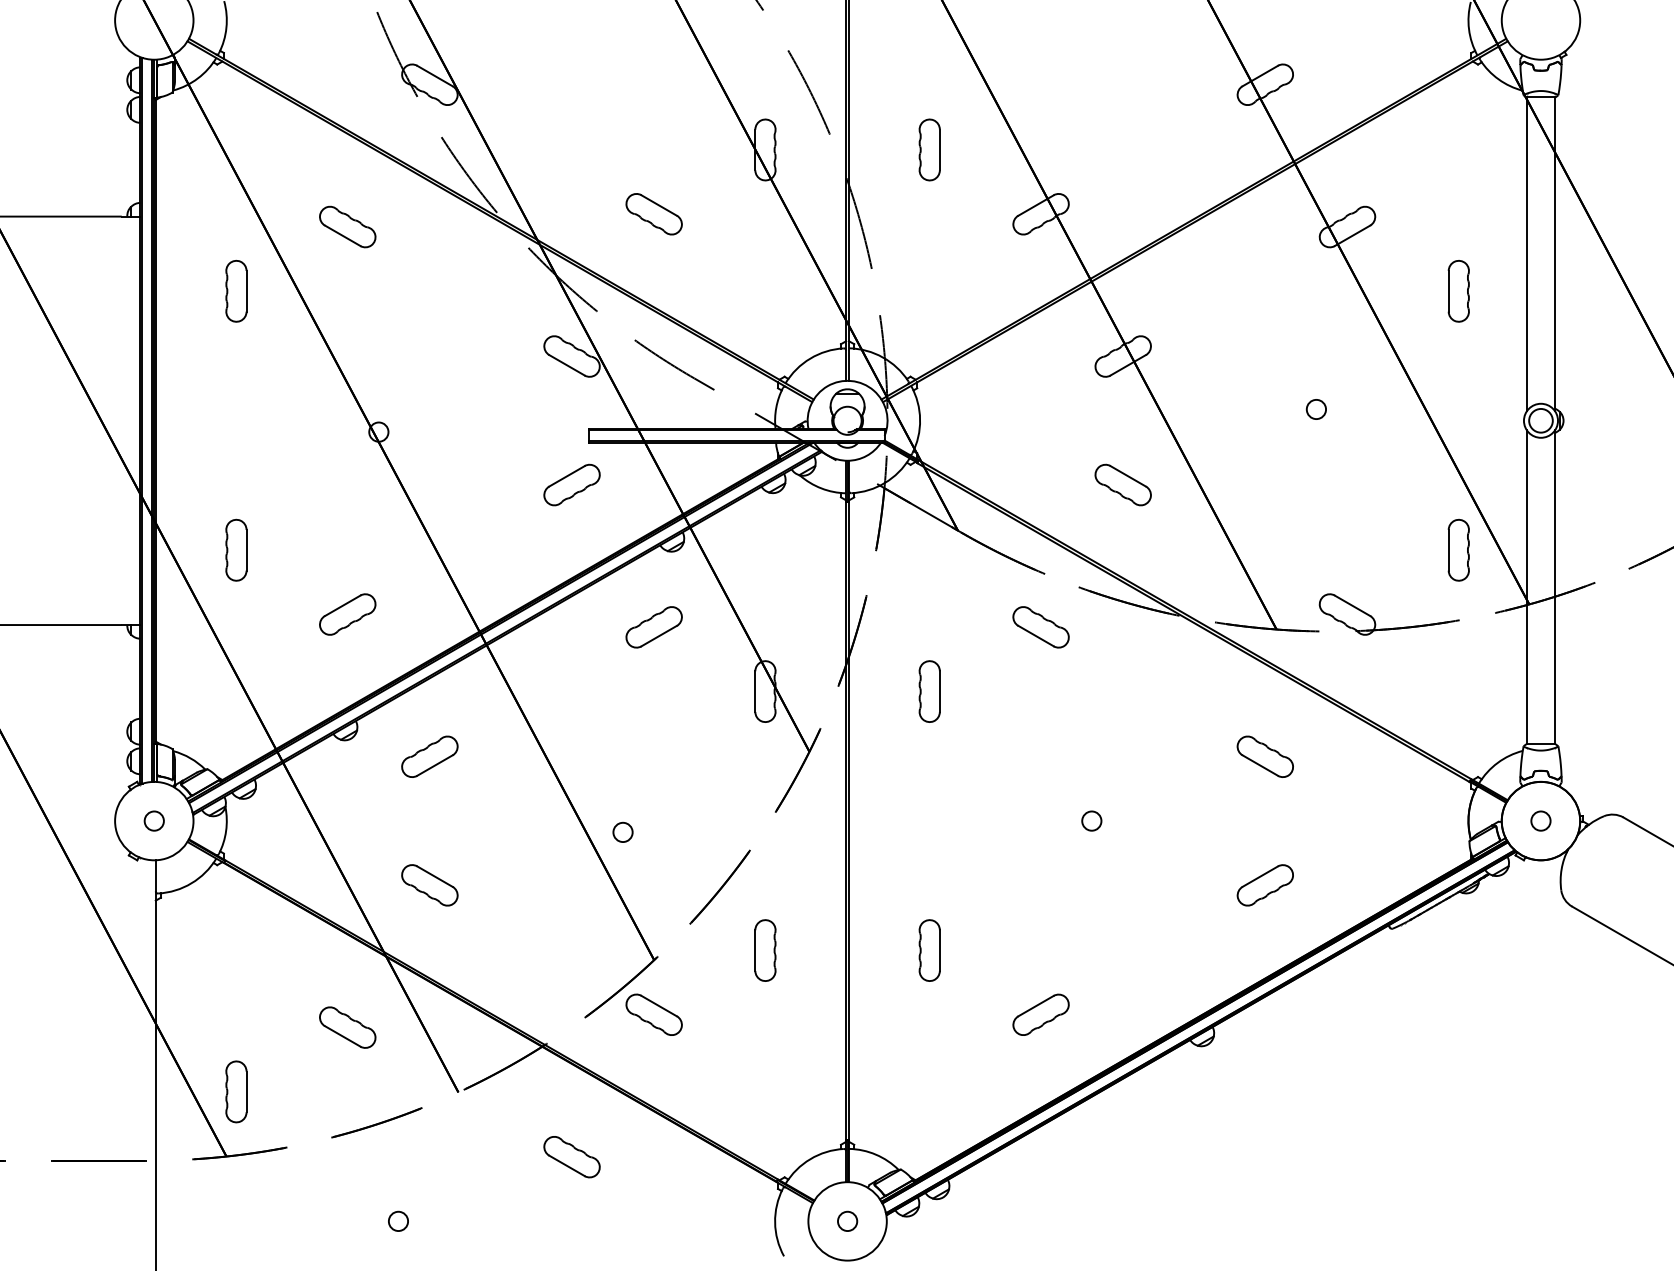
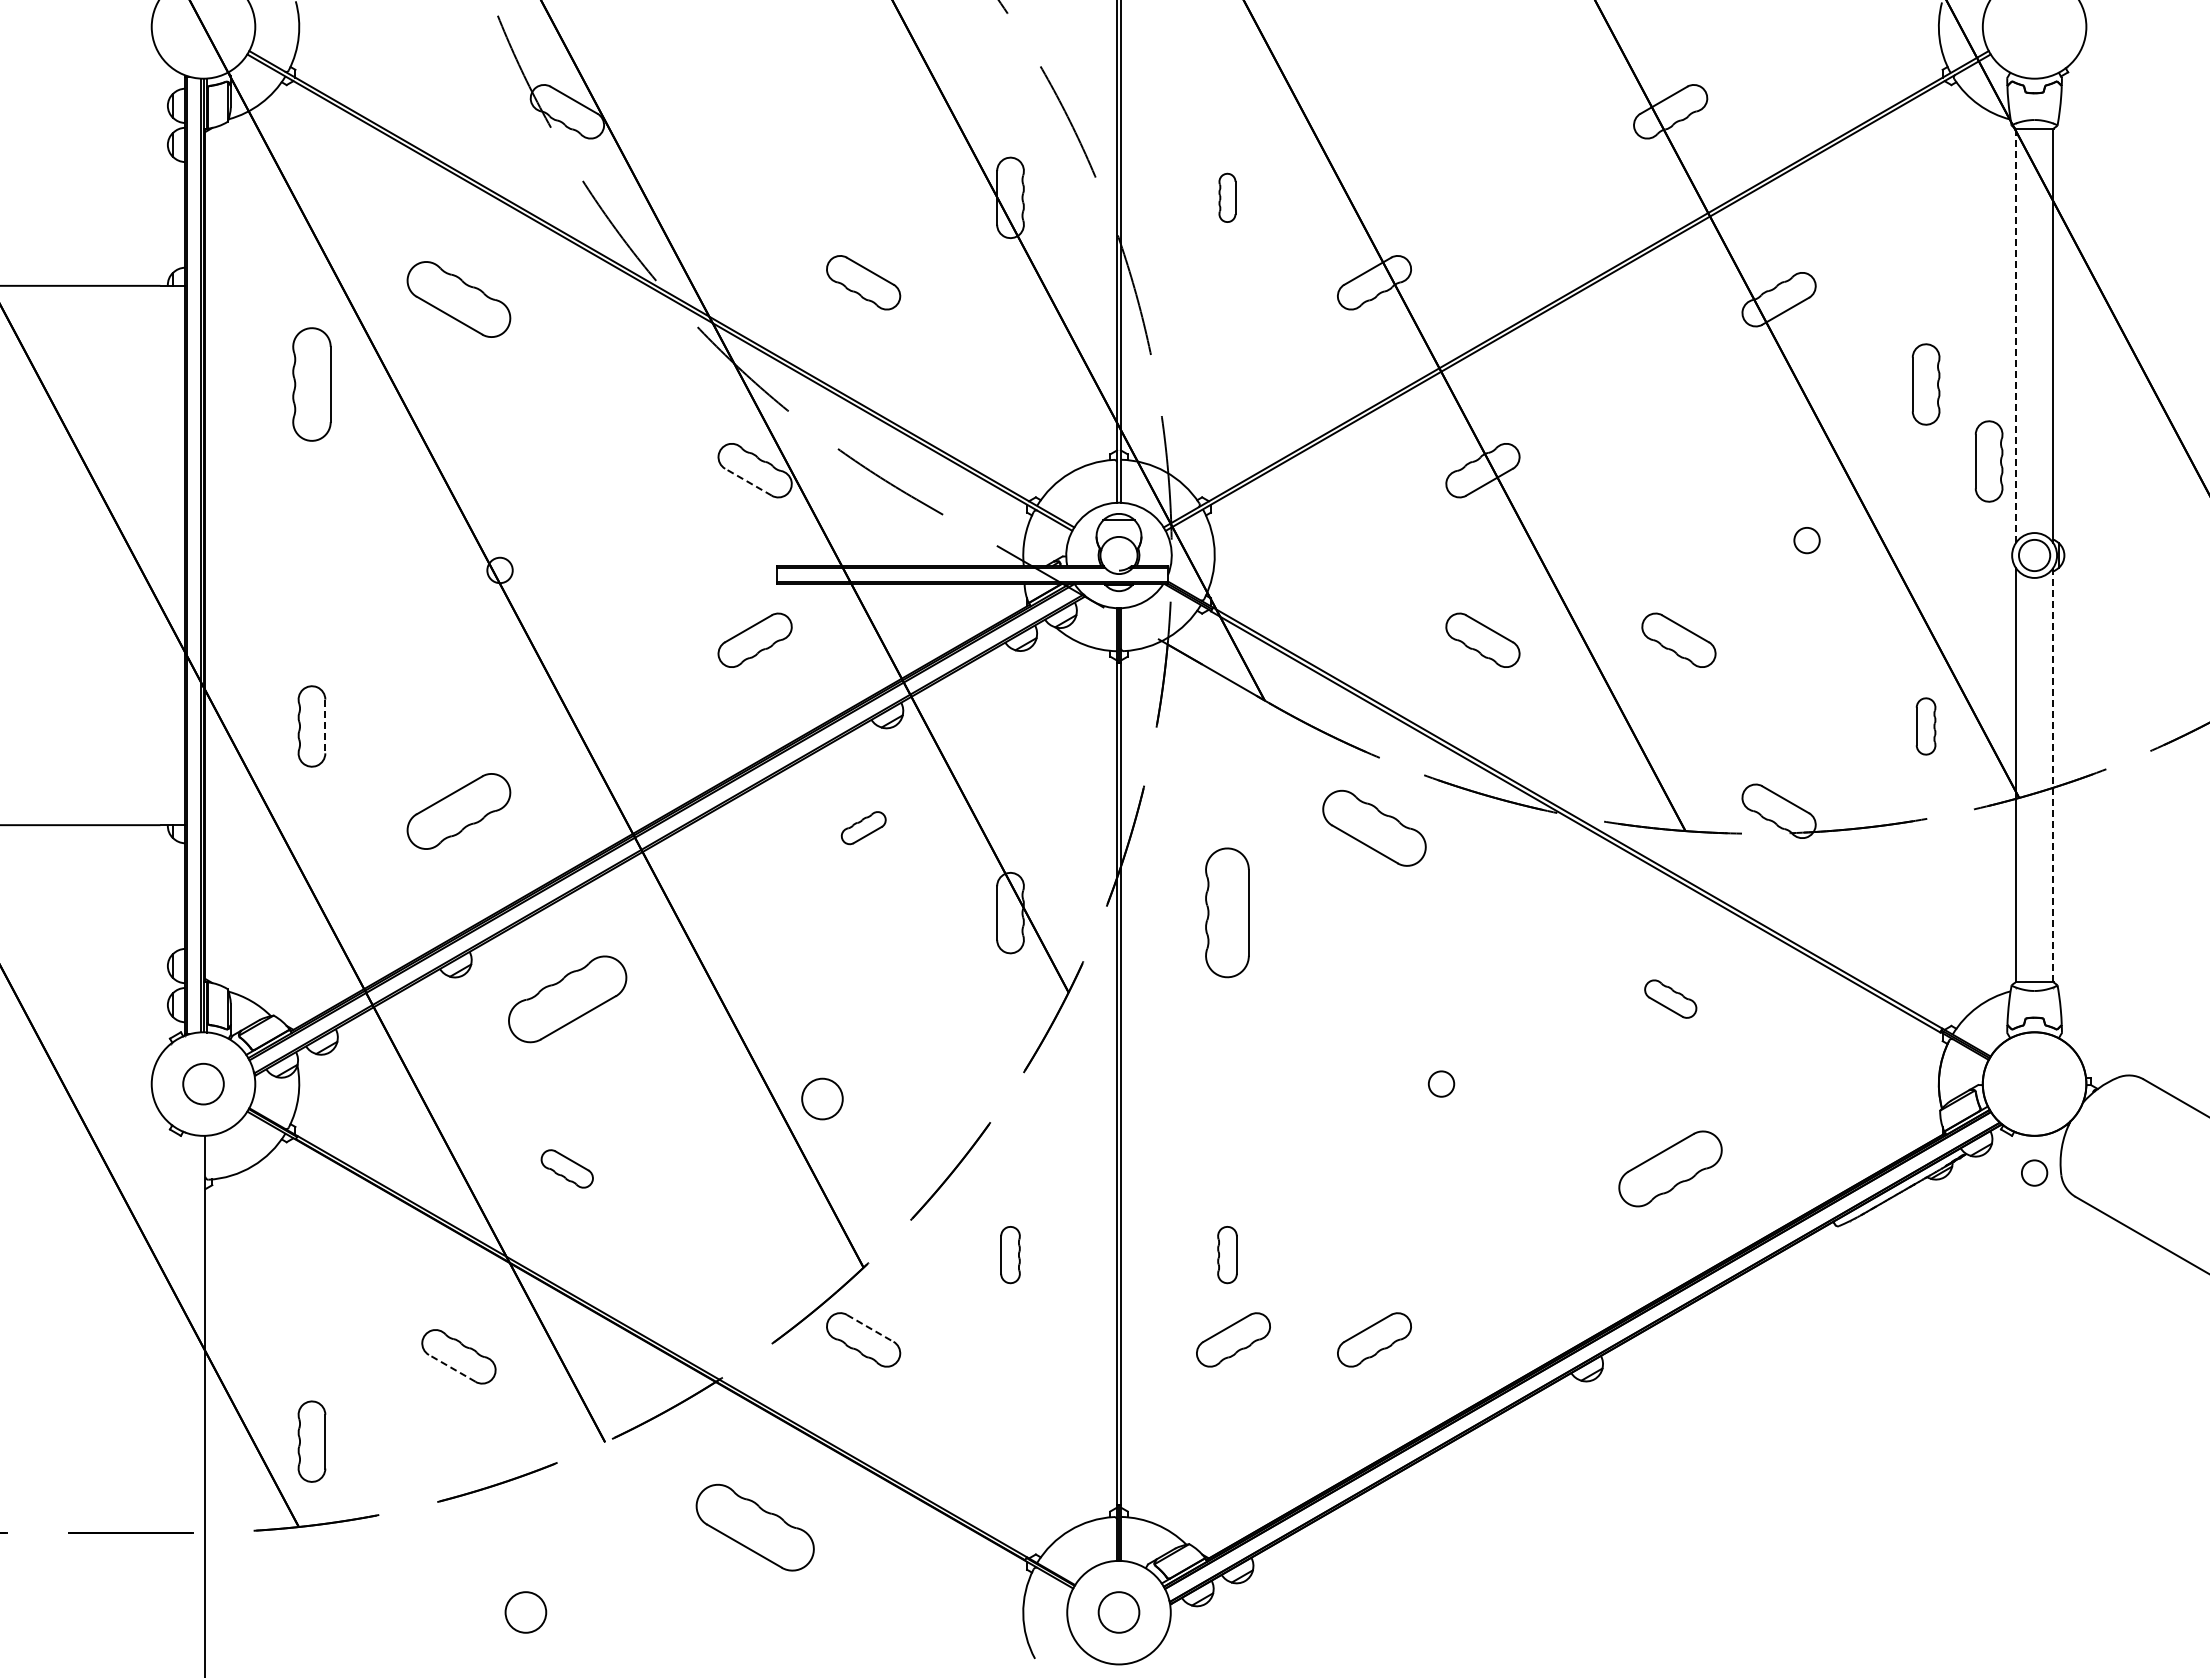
part: (929, 149) -> (1227, 197), size x0.6
part: (347, 226) -> (458, 299), size x1.4
line: (1527, 254) -> (2016, 335), solid -> dashed
part: (236, 291) -> (311, 384), size x1.4
part: (1506, 349) -> (1988, 461), added
line: (567, 365) -> (748, 482), solid -> dashed
circle: (1315, 409) -> (1806, 540), moved
part: (1271, 484) -> (1678, 639), added
line: (246, 550) -> (325, 726), solid -> dashed
part: (1458, 550) -> (1925, 726), size x0.7
line: (1555, 586) -> (2053, 774), solid -> dashed
part: (347, 613) -> (458, 810), size x1.4
part: (654, 626) -> (863, 827), size x0.6
part: (1041, 626) -> (1374, 827), size x1.4
part: (929, 691) -> (1227, 913), size x1.6
part: (429, 756) -> (566, 998), size x1.6
part: (1265, 756) -> (1670, 998), size x0.7
circle: (154, 820) -> (203, 1083), size x1.6
circle: (1540, 820) -> (2034, 1172), moved
circle: (623, 832) -> (822, 1098), size x1.6
part: (429, 885) -> (566, 1168), size x0.7
part: (1265, 885) -> (1670, 1168), size x1.4
part: (765, 950) -> (1010, 1254), size x0.7
part: (929, 950) -> (1227, 1254), size x0.7
line: (659, 1006) -> (870, 1328), solid -> dashed
part: (934, 1014) -> (1233, 1339), added
line: (342, 1036) -> (452, 1368), solid -> dashed
part: (571, 1156) -> (754, 1527), size x1.6
circle: (398, 1221) -> (525, 1612), size x1.6
circle: (847, 1221) -> (1118, 1612), size x1.6

